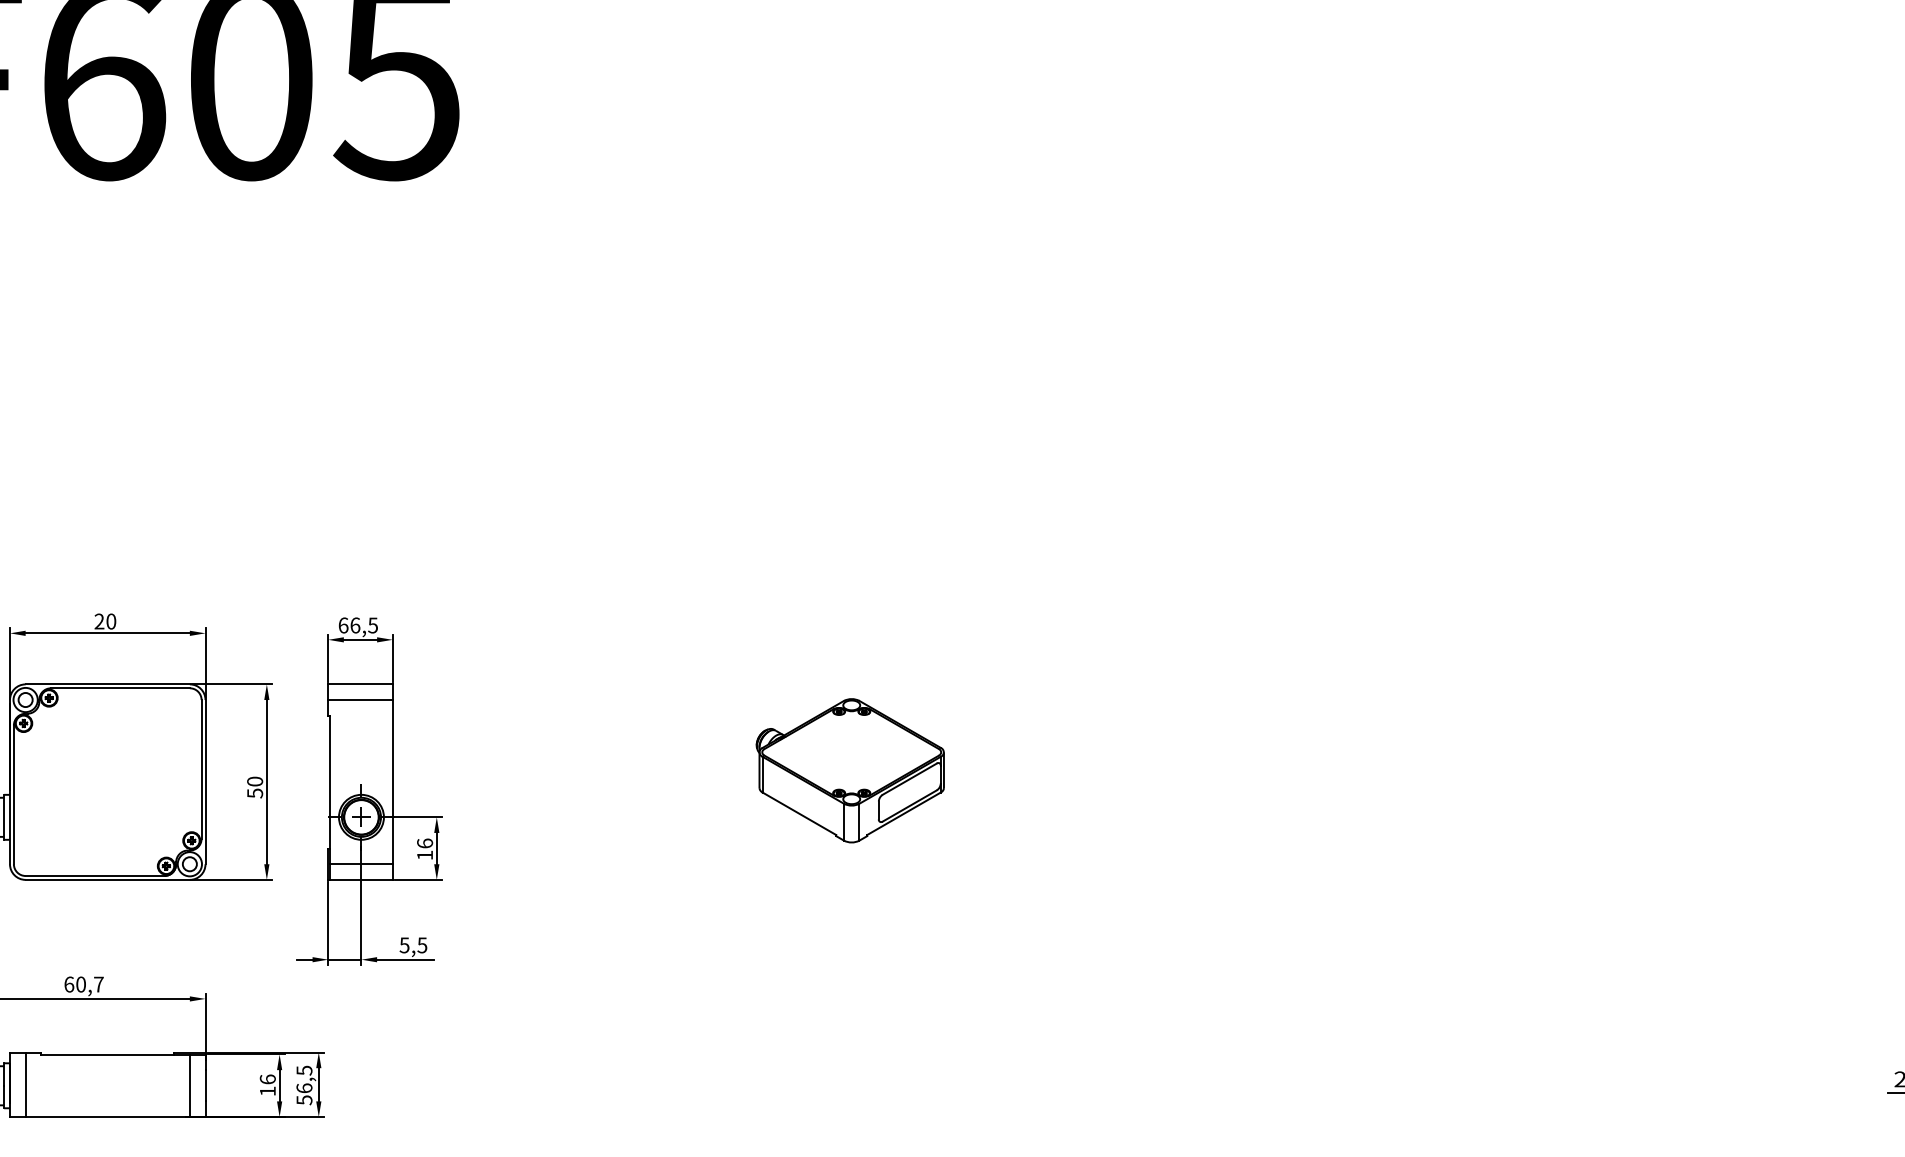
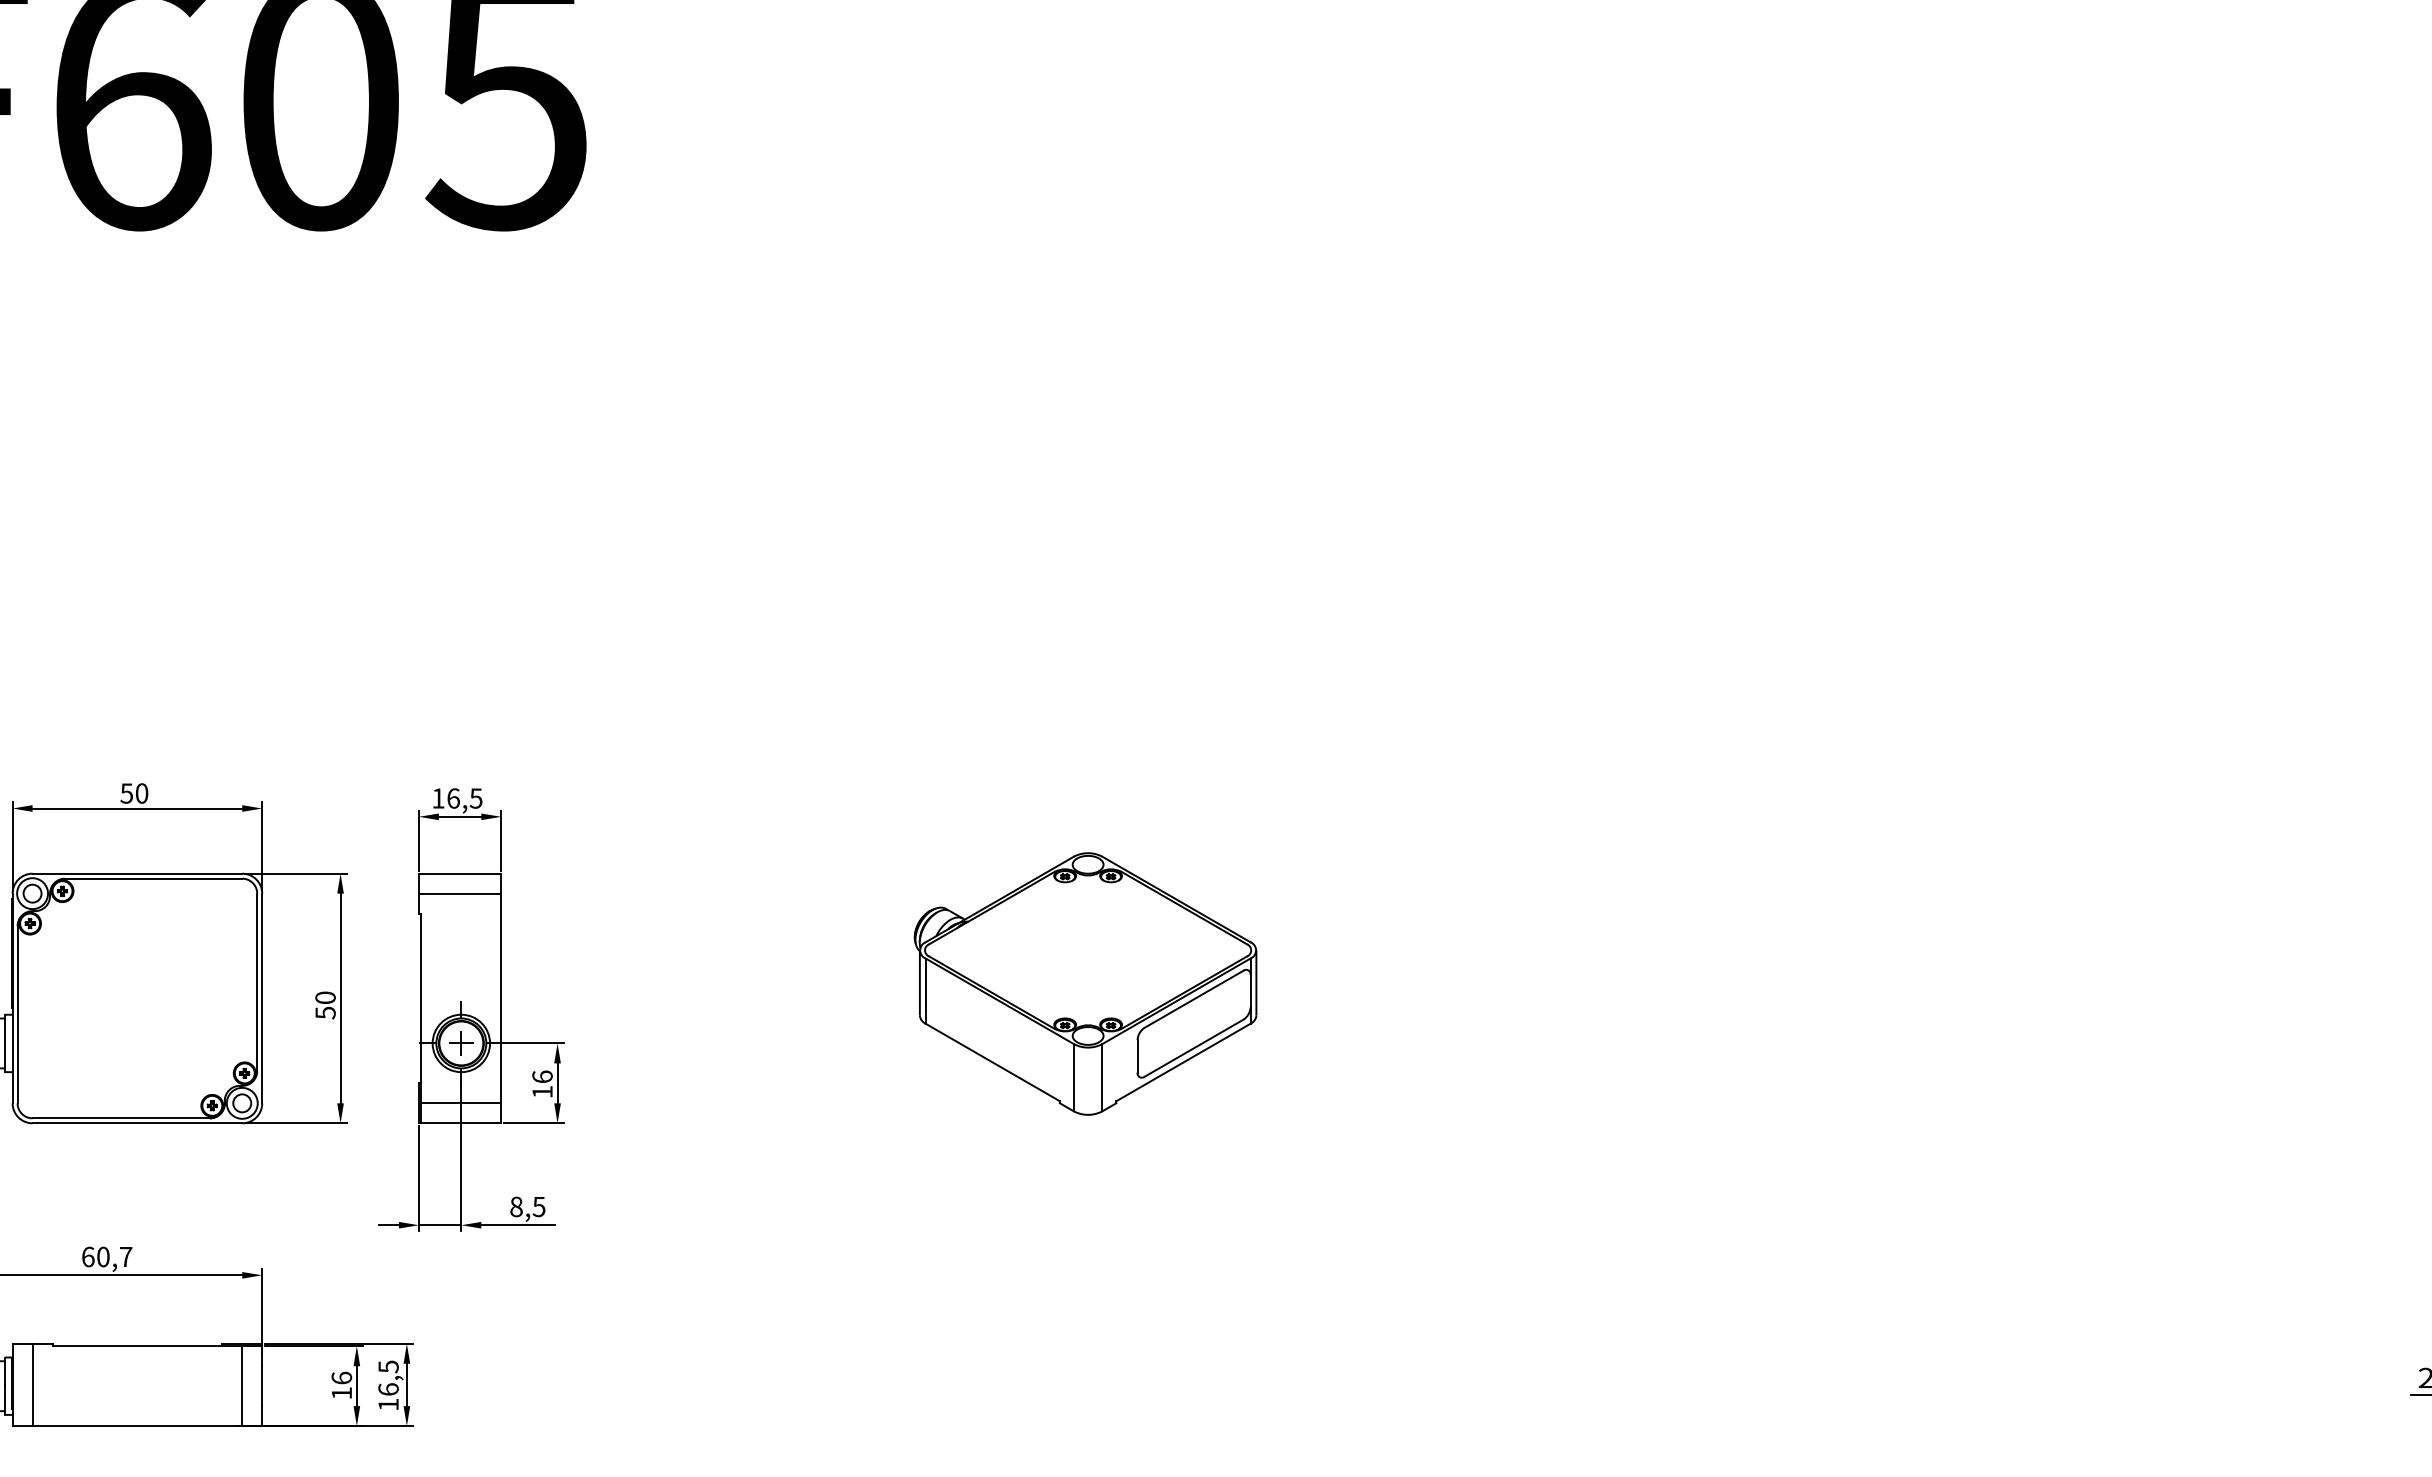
text: (99, 621) -> (126, 793), 20 -> 50
text: (343, 625) -> (438, 798), 66,5 -> 16,5
part: (850, 770) -> (1085, 983), size x1.43
text: (404, 945) -> (516, 1206), 5,5 -> 8,5
text: (304, 1100) -> (388, 1404), 56,5 -> 16,5

